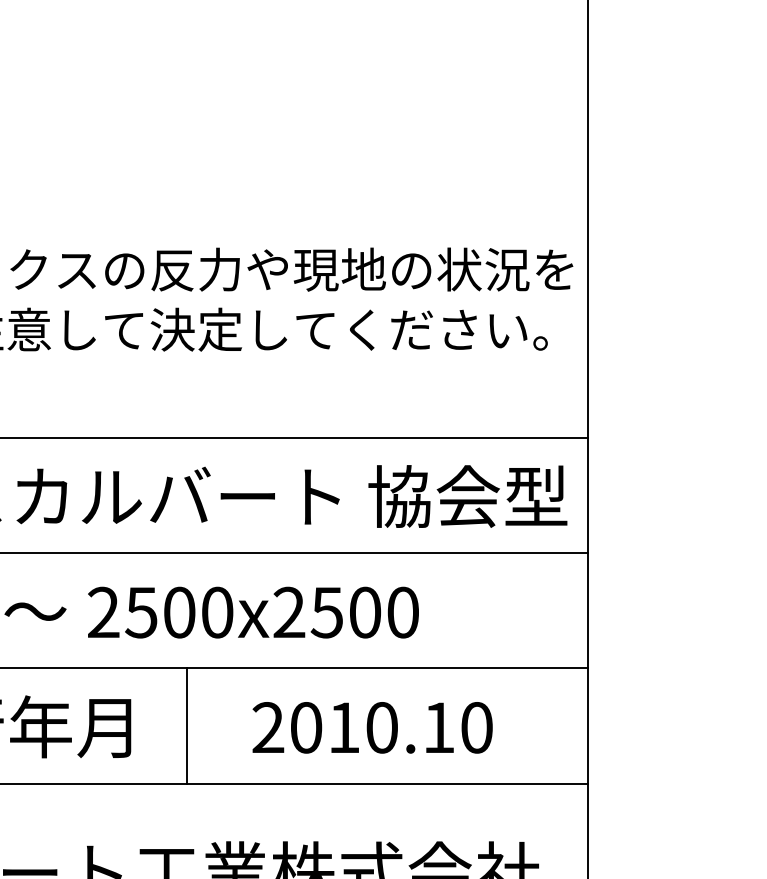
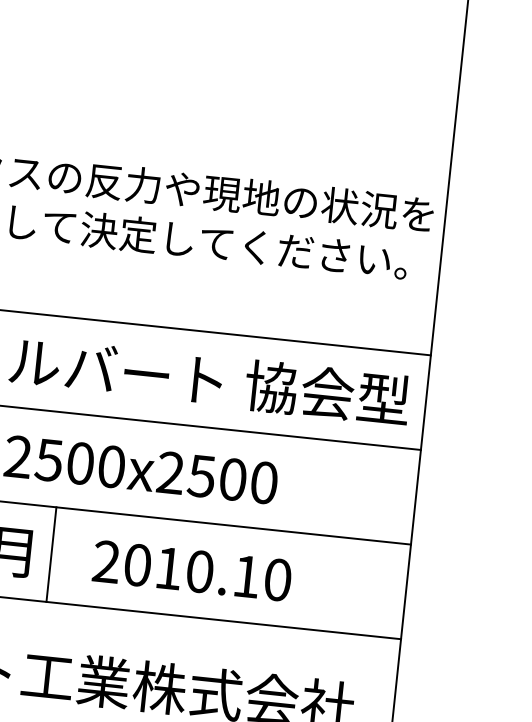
line: (187, 725) -> (51, 554), moved
text: (372, 727) -> (192, 570), moved

